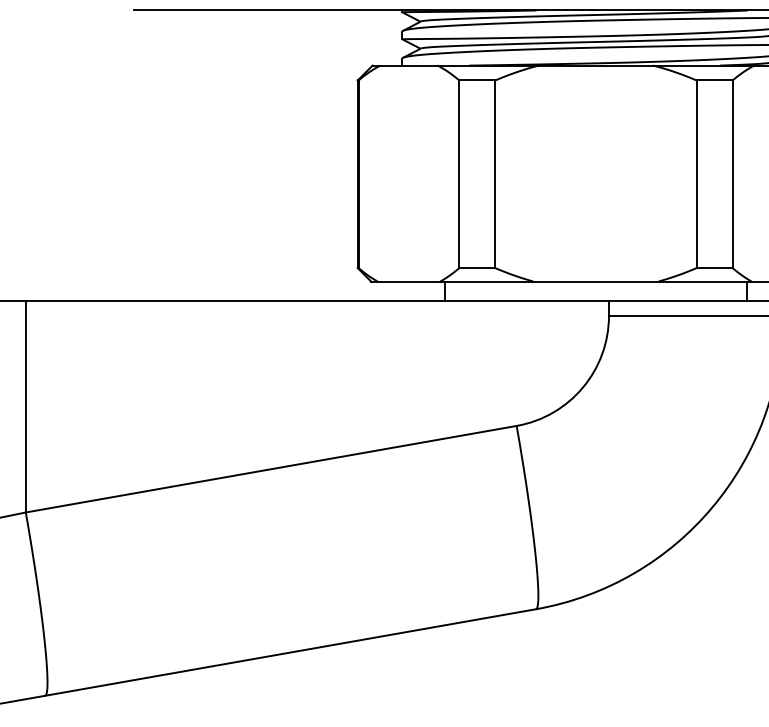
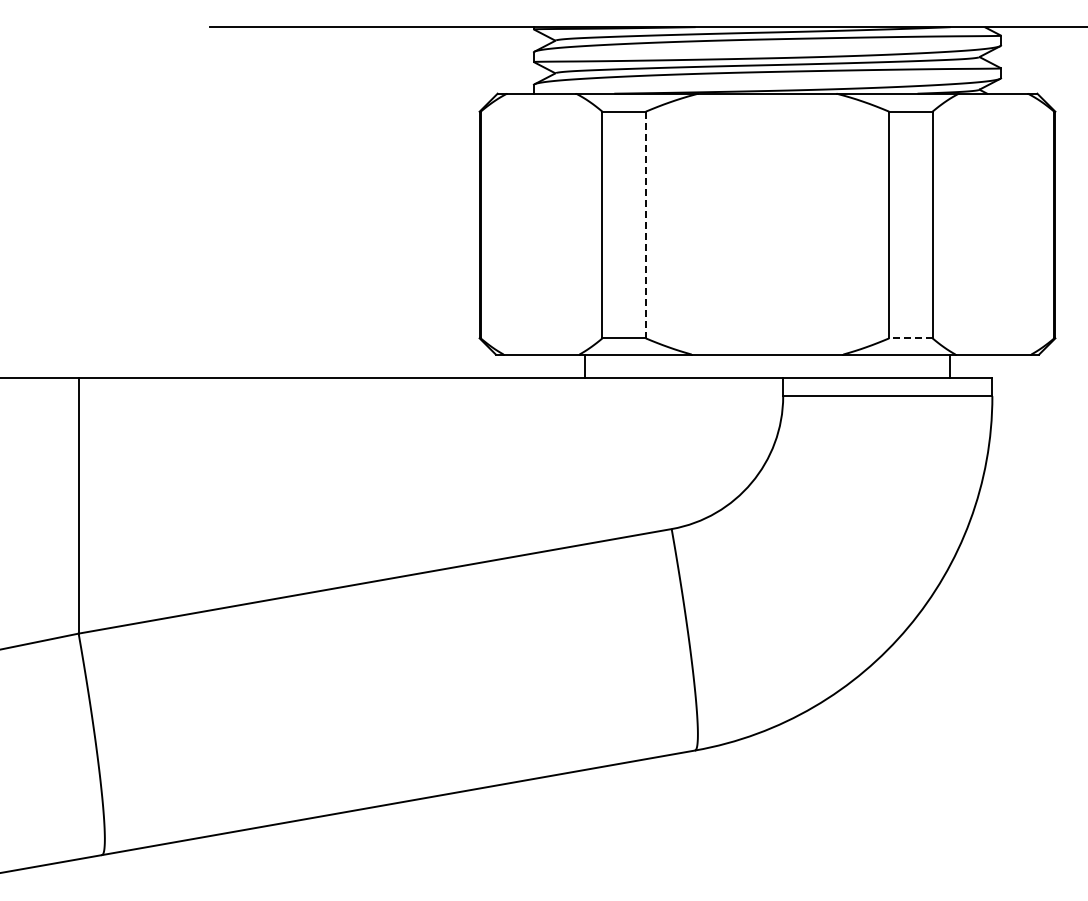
line: (494, 174) -> (645, 225), solid -> dashed
line: (714, 268) -> (910, 338), solid -> dashed

